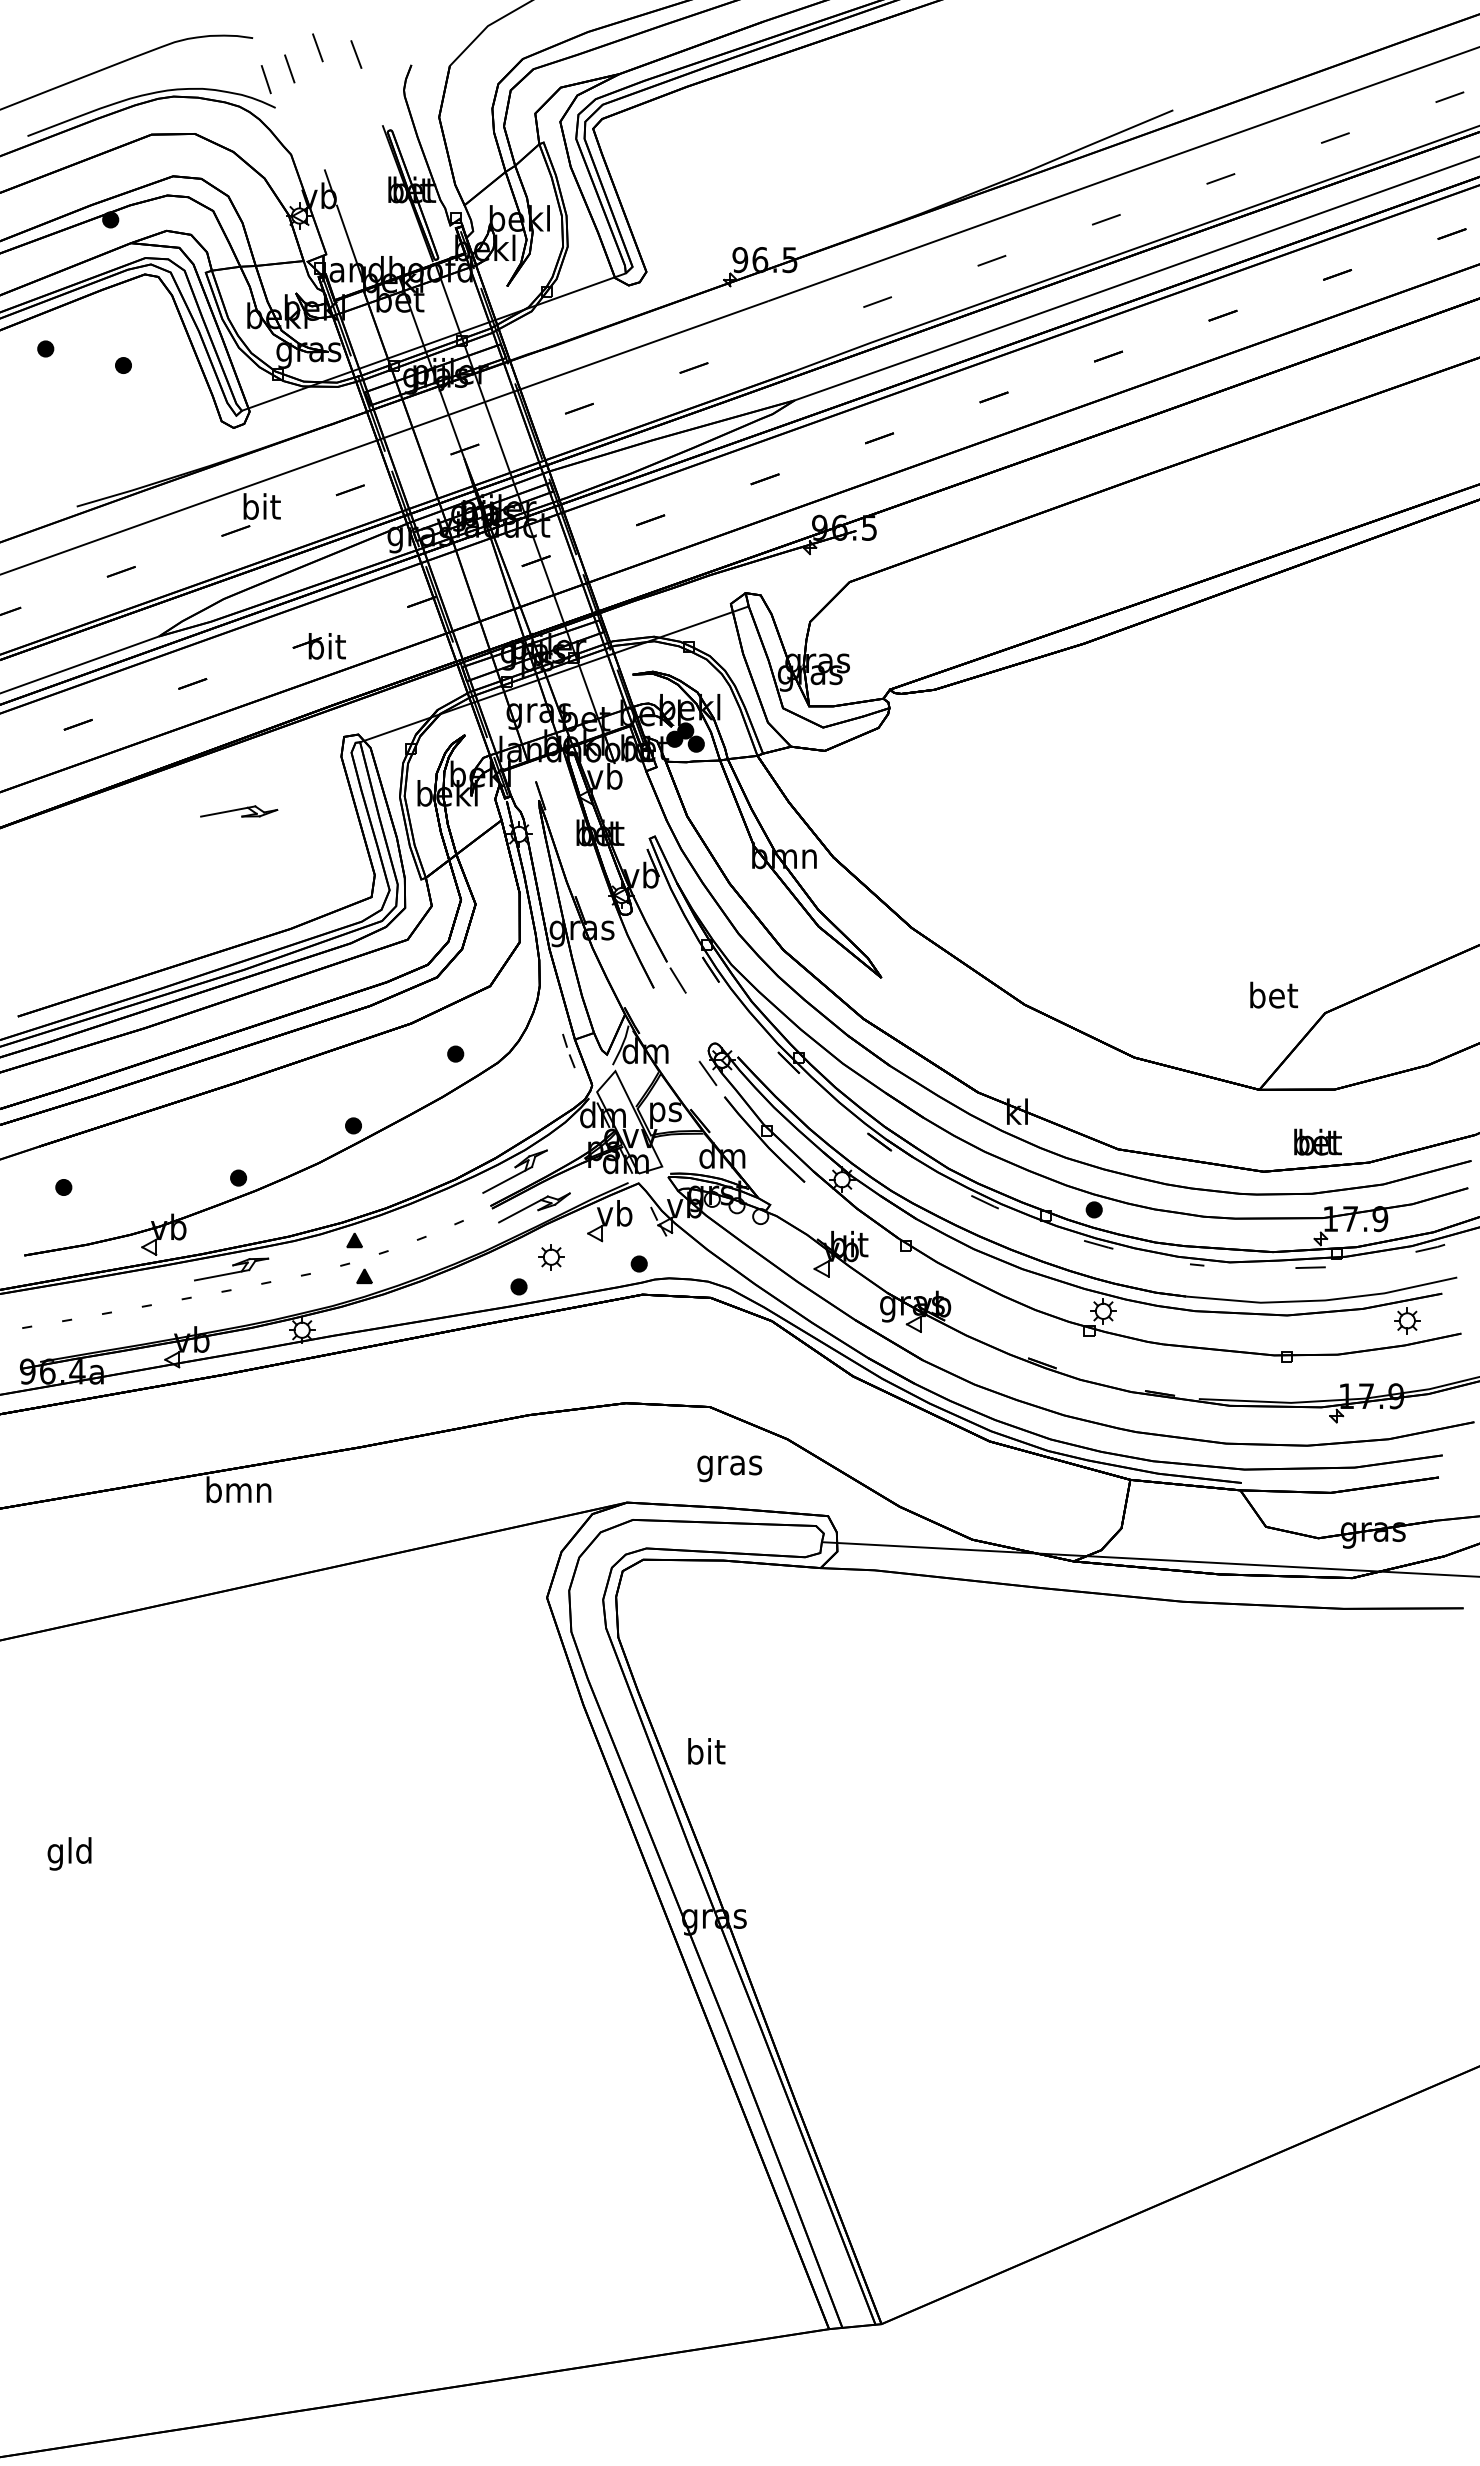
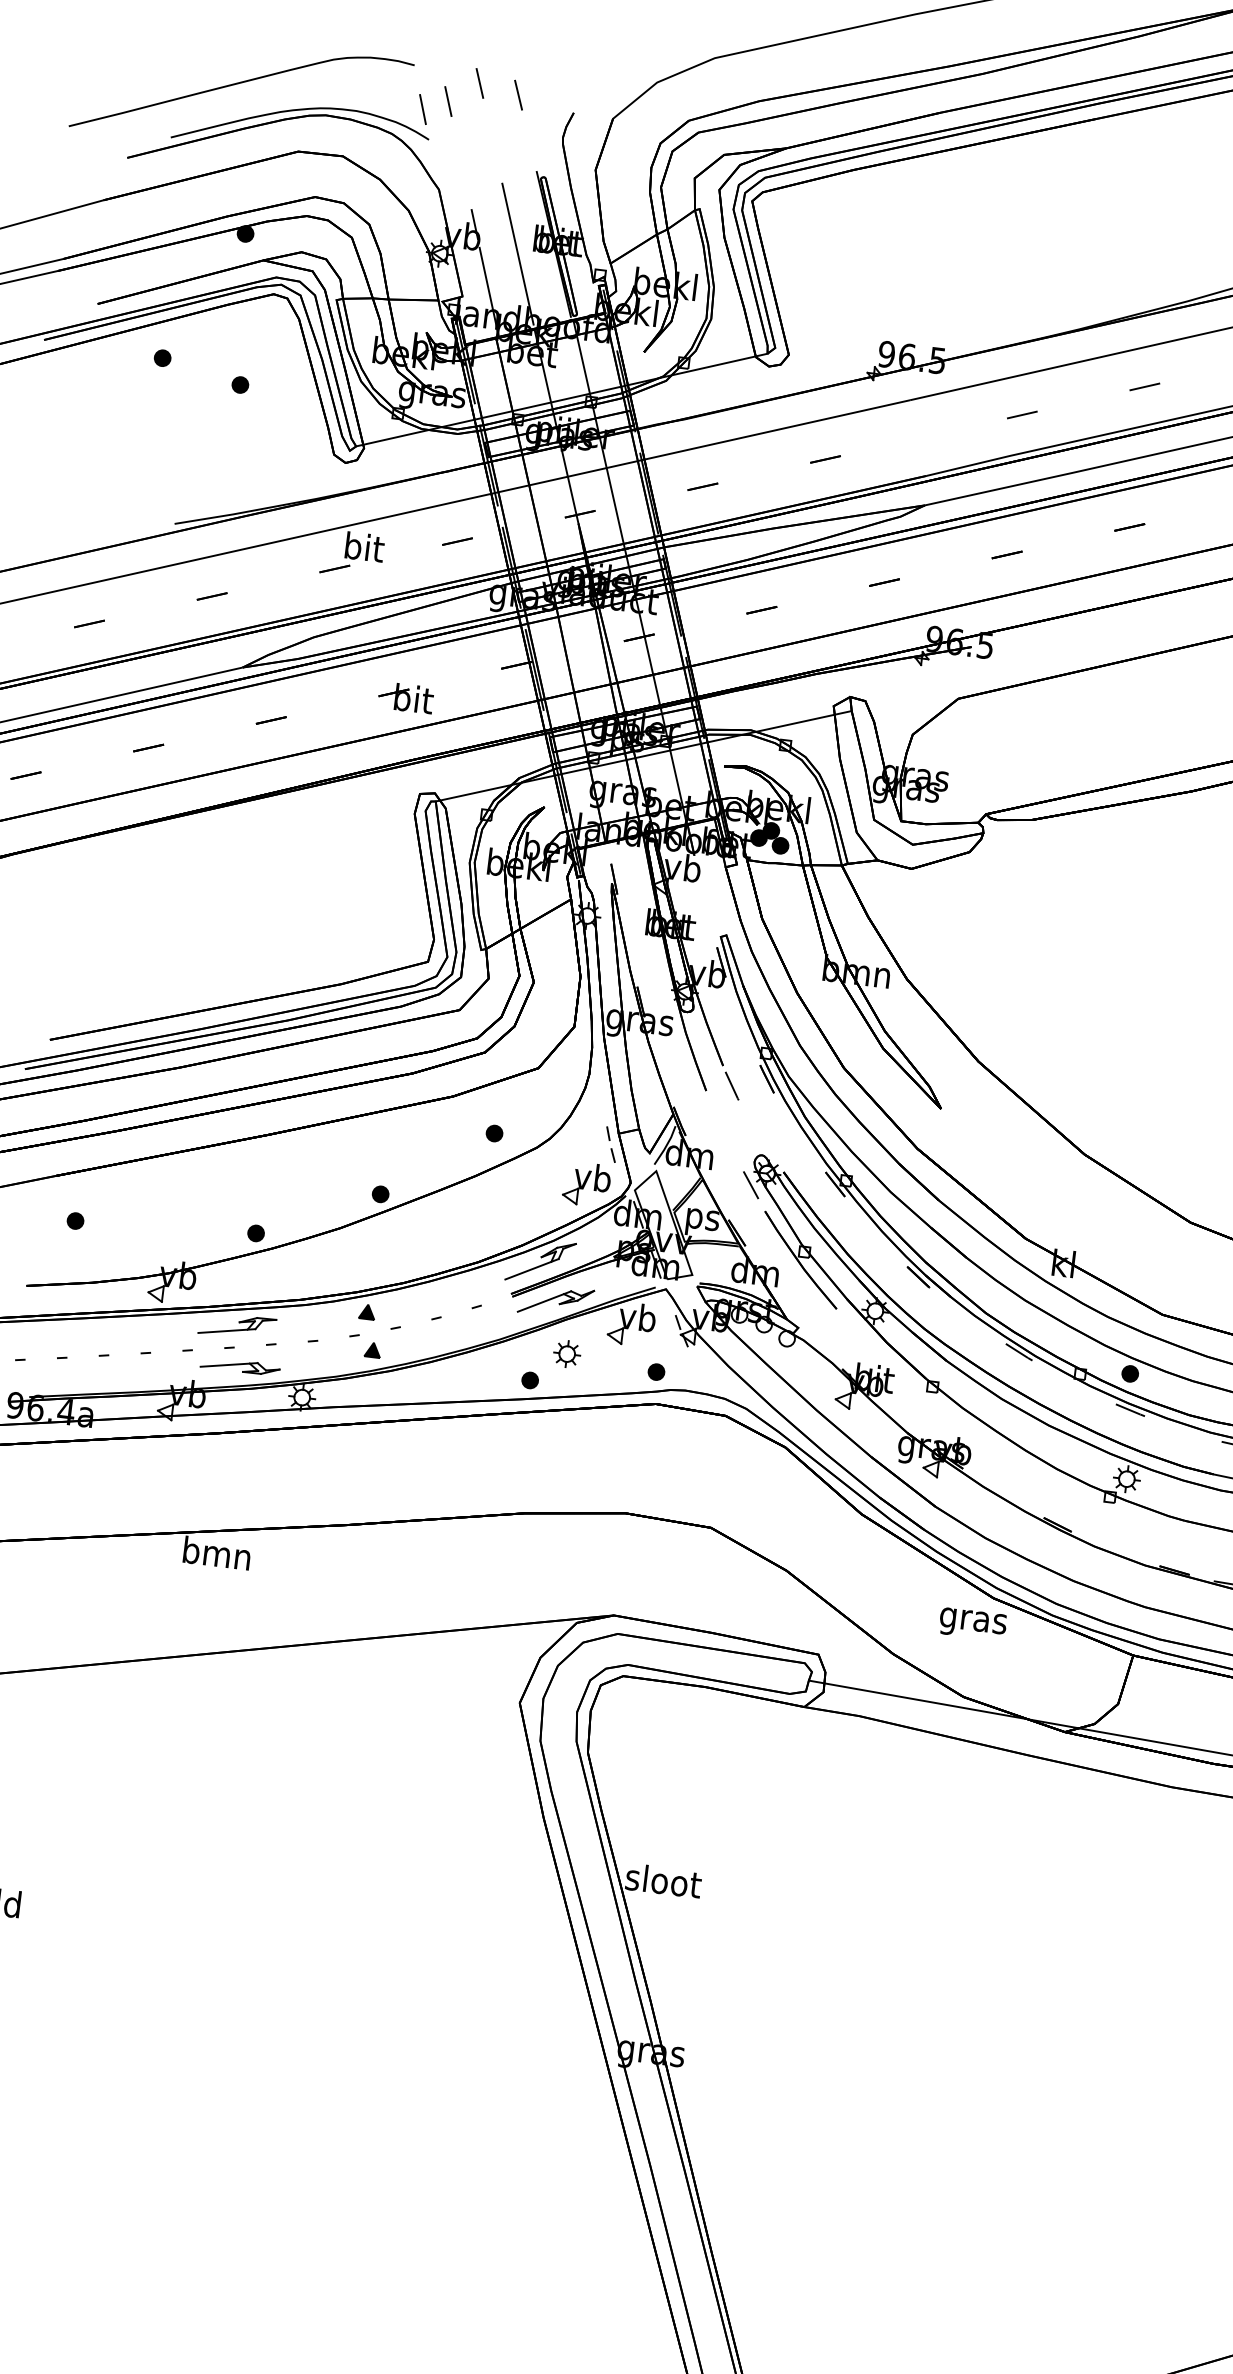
line: (374, 206) -> (518, 253), added
part: (239, 811) -> (240, 1366), moved
part: (549, 1092) -> (585, 1184), added
text: (729, 1468) -> (972, 1623), moved
text: (705, 1751) -> (663, 1880), bit -> sloot

